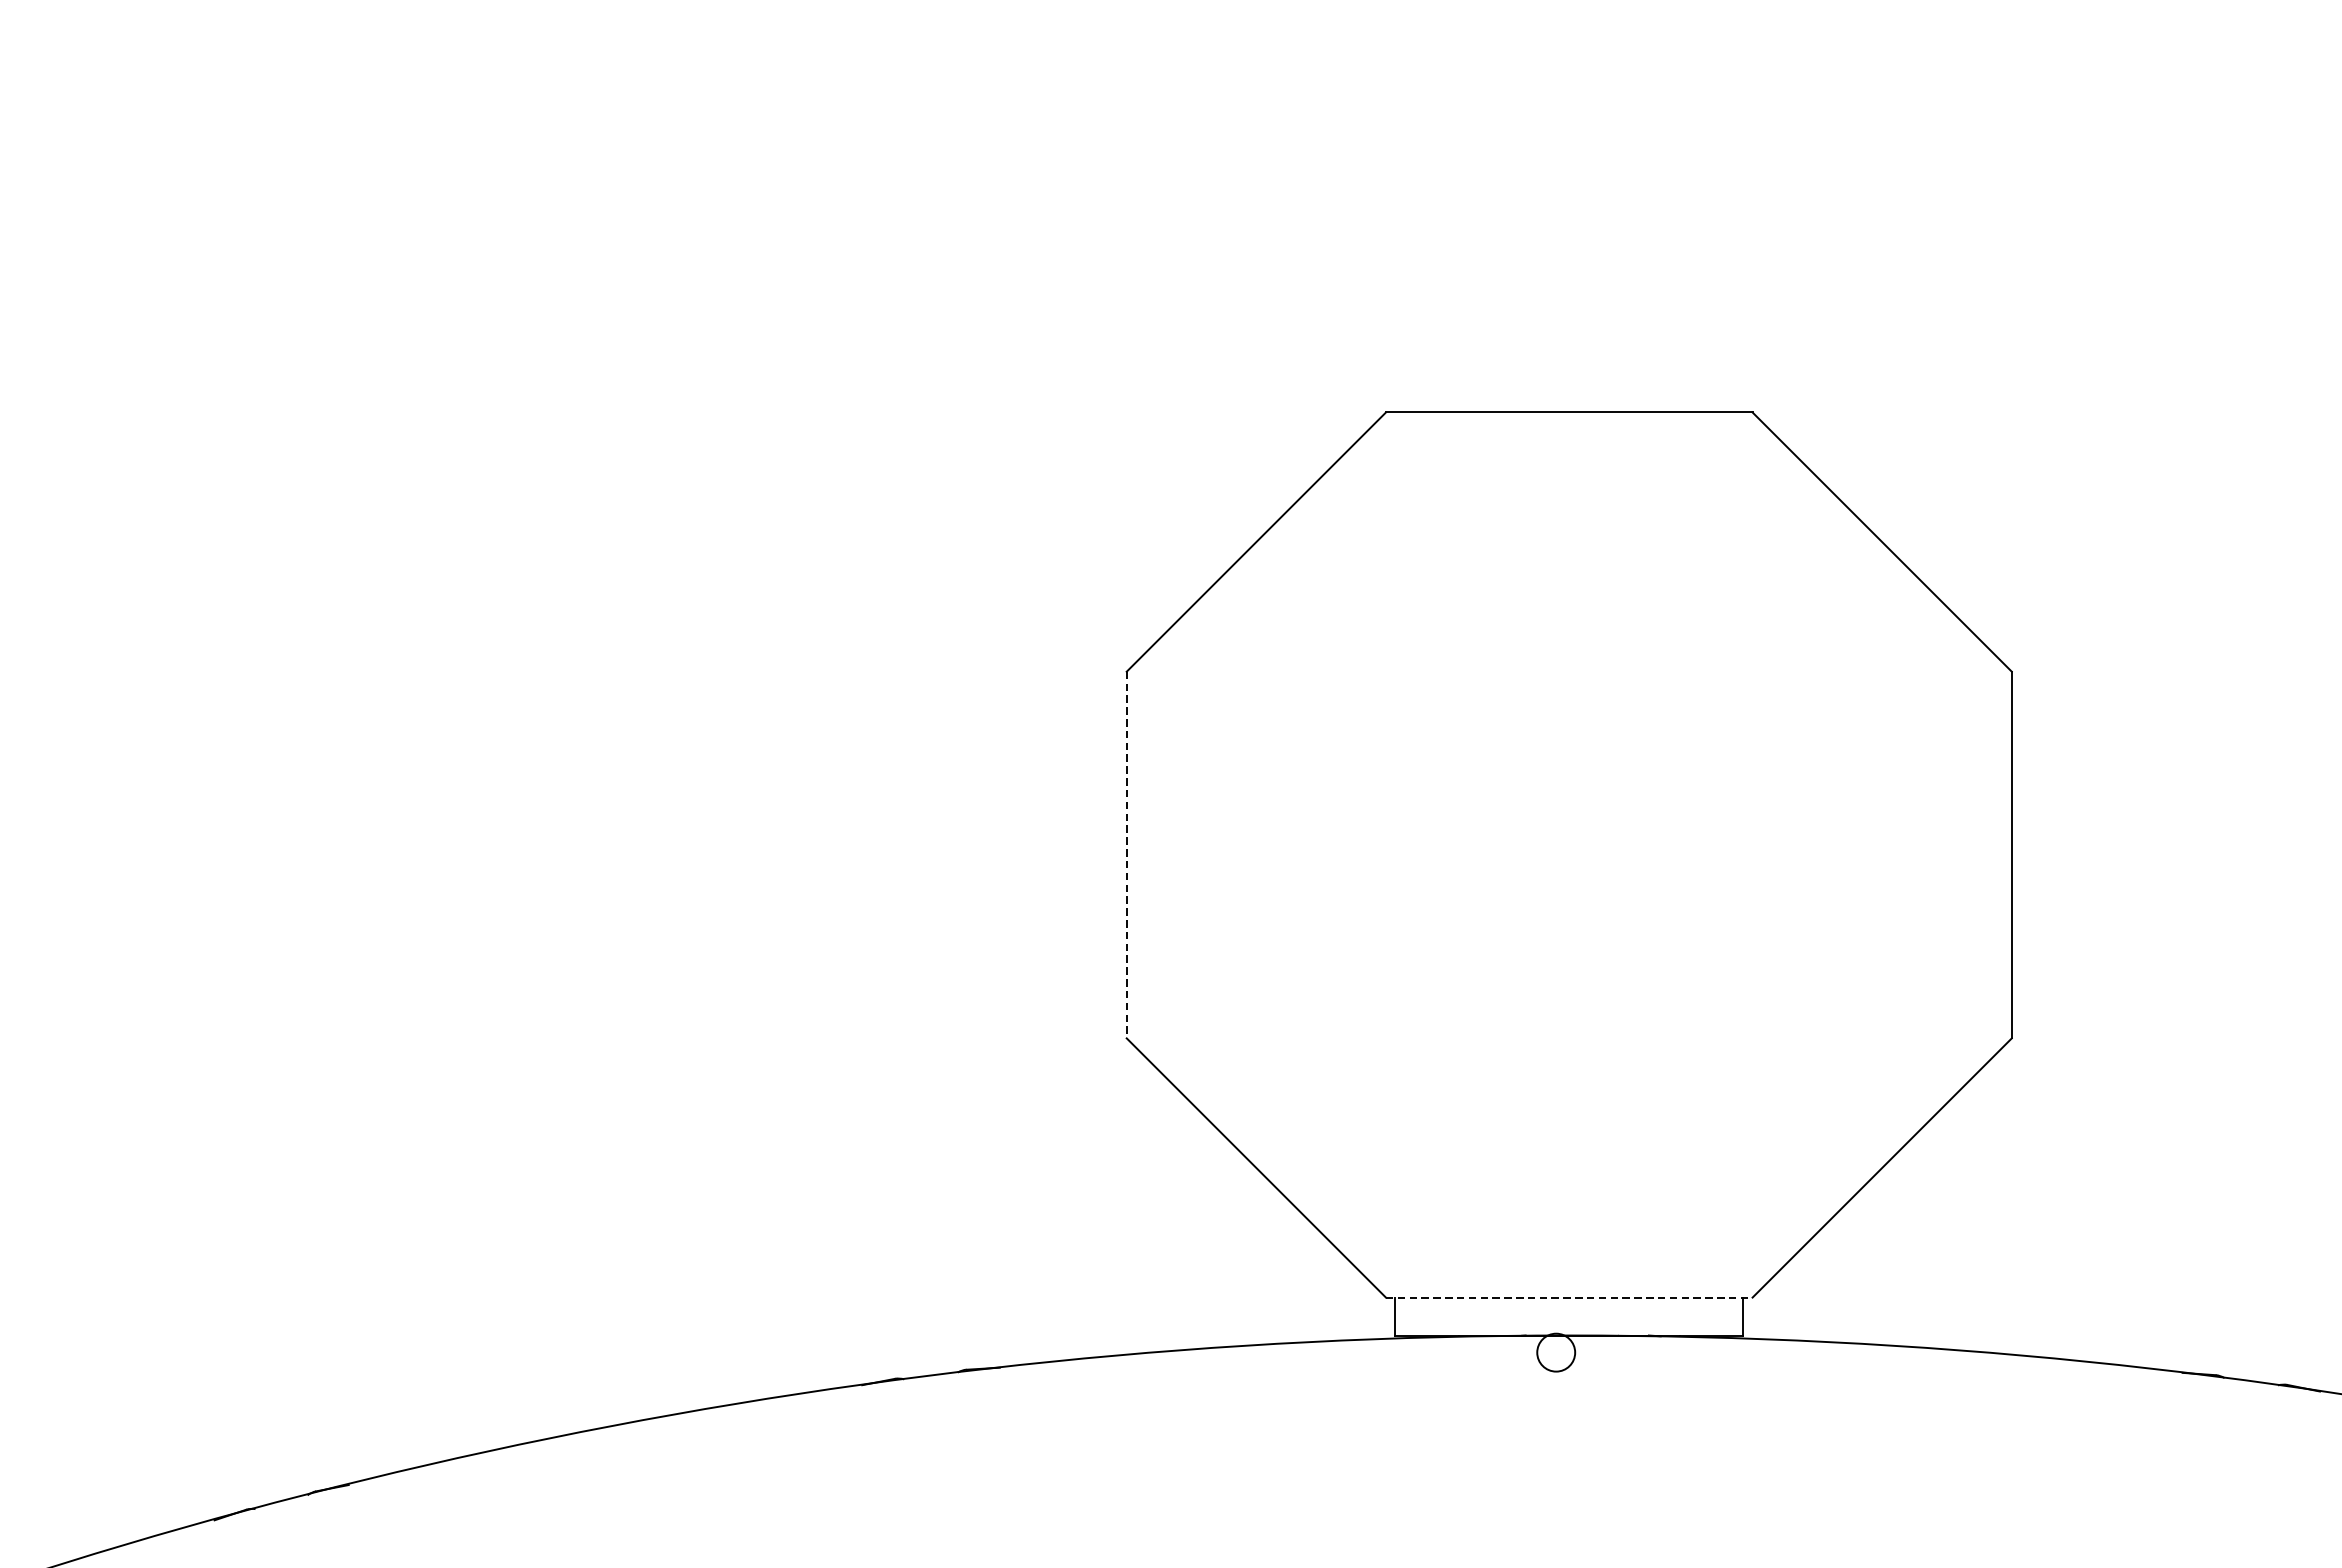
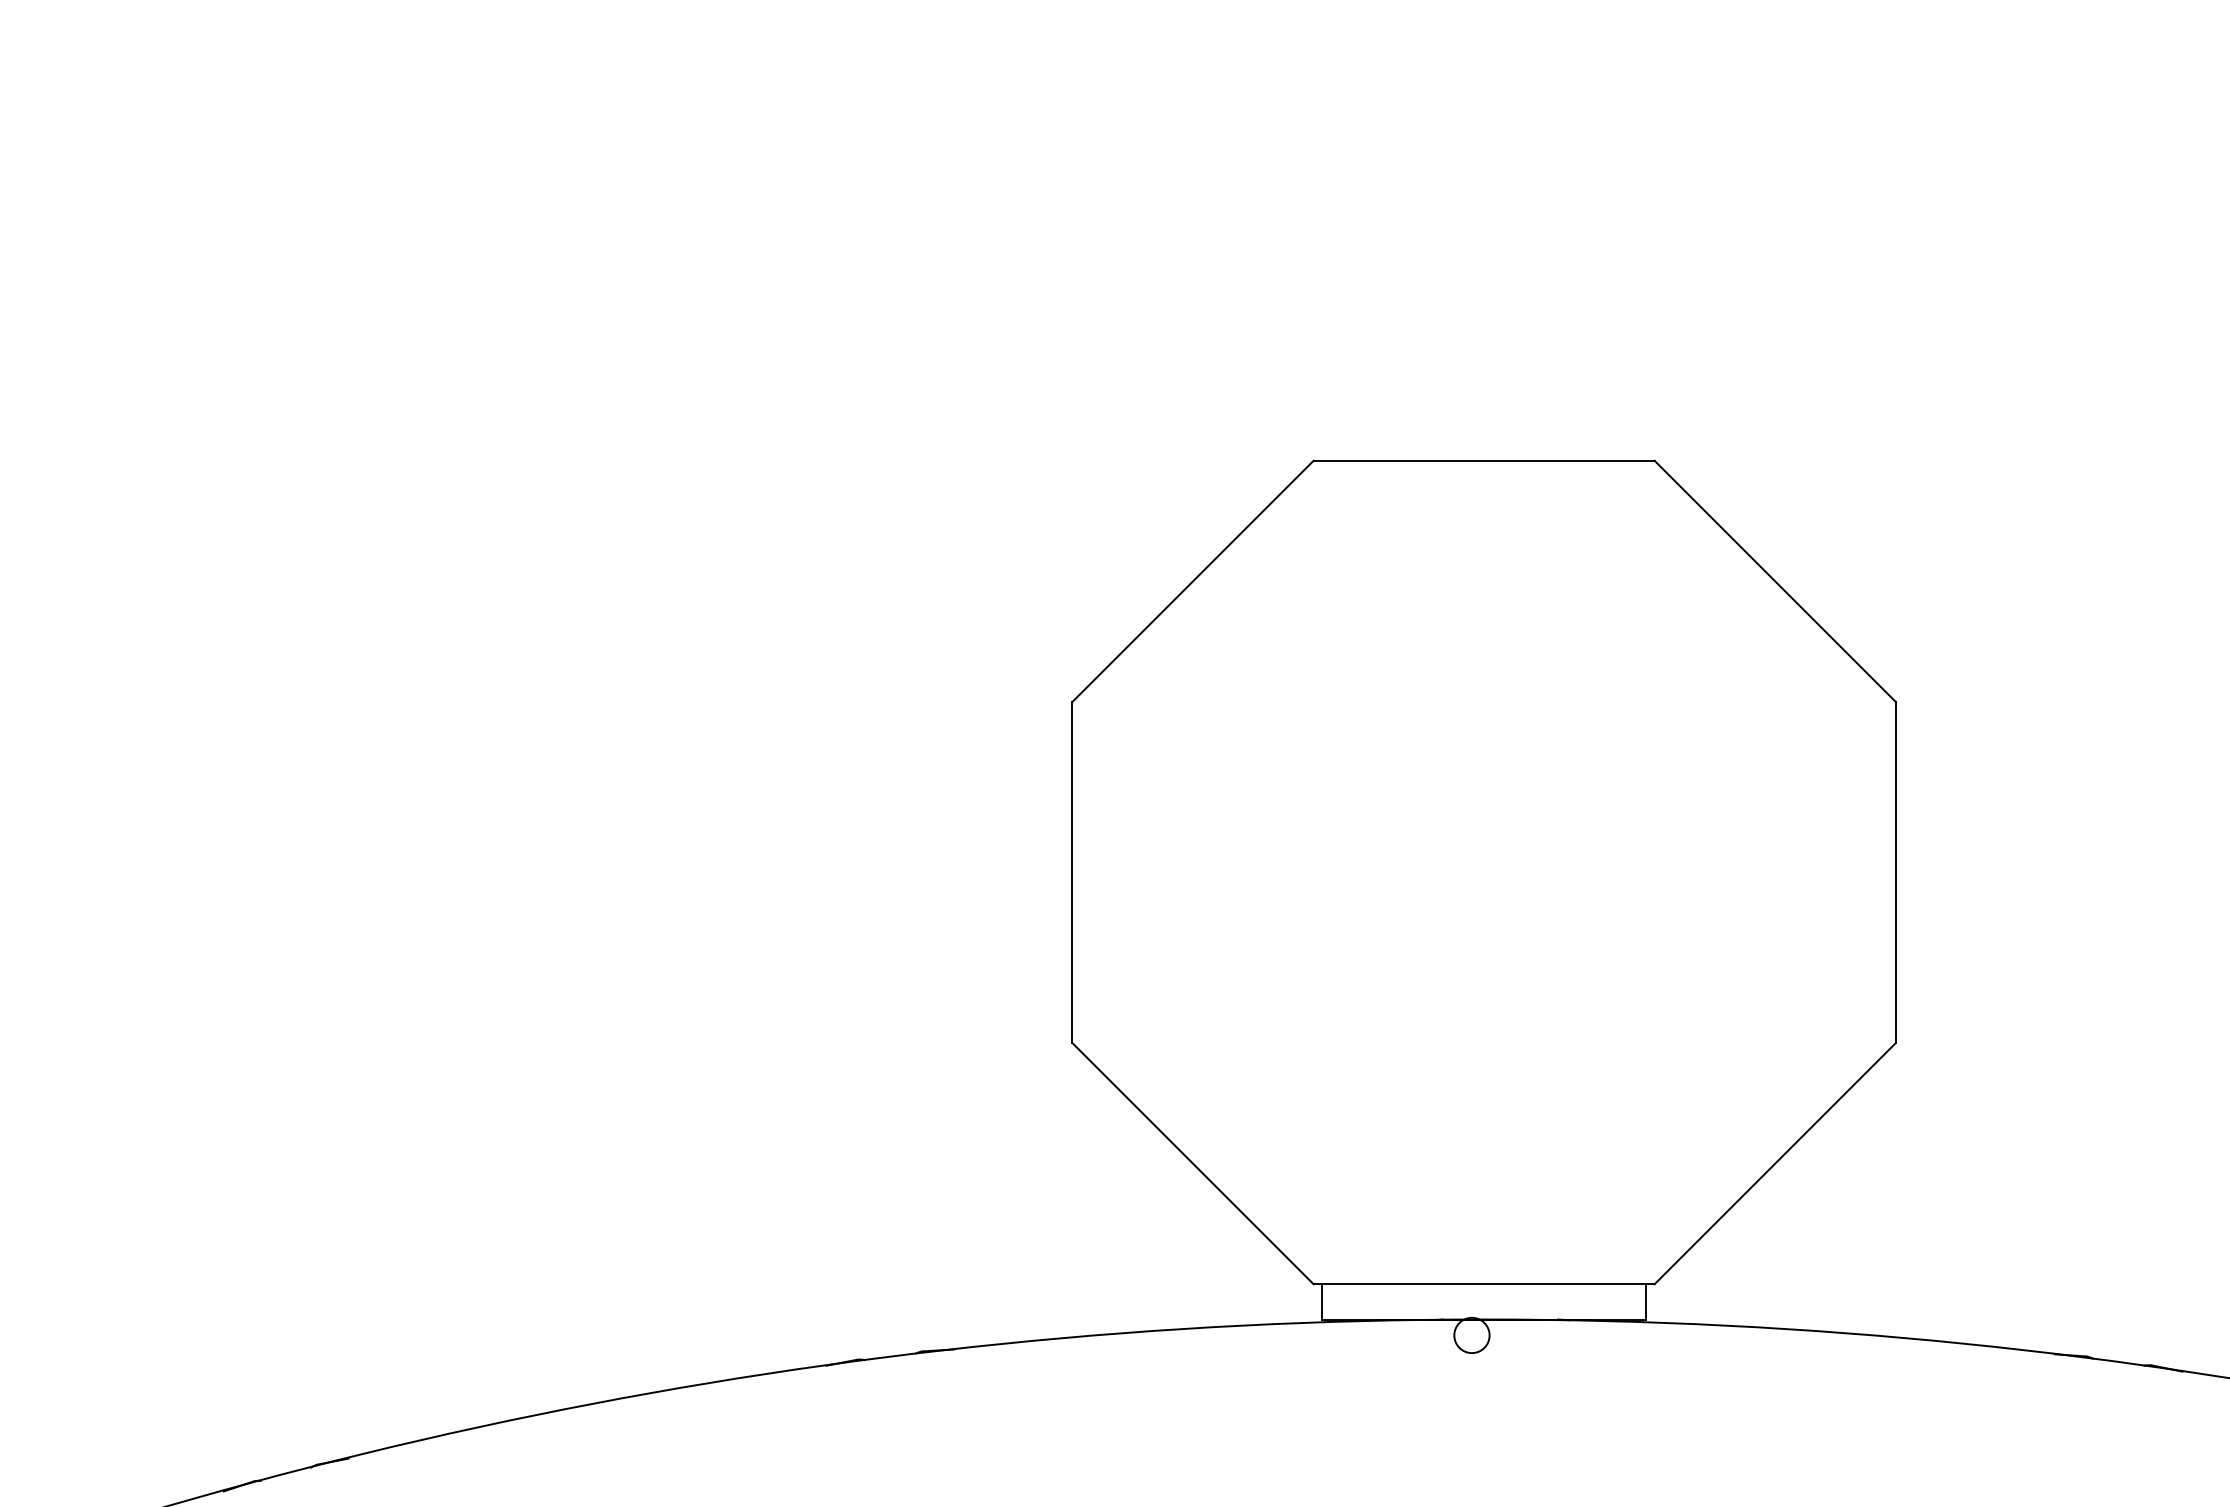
line: (1126, 855) -> (1072, 872), dashed -> solid
line: (1569, 1297) -> (1484, 1284), dashed -> solid

